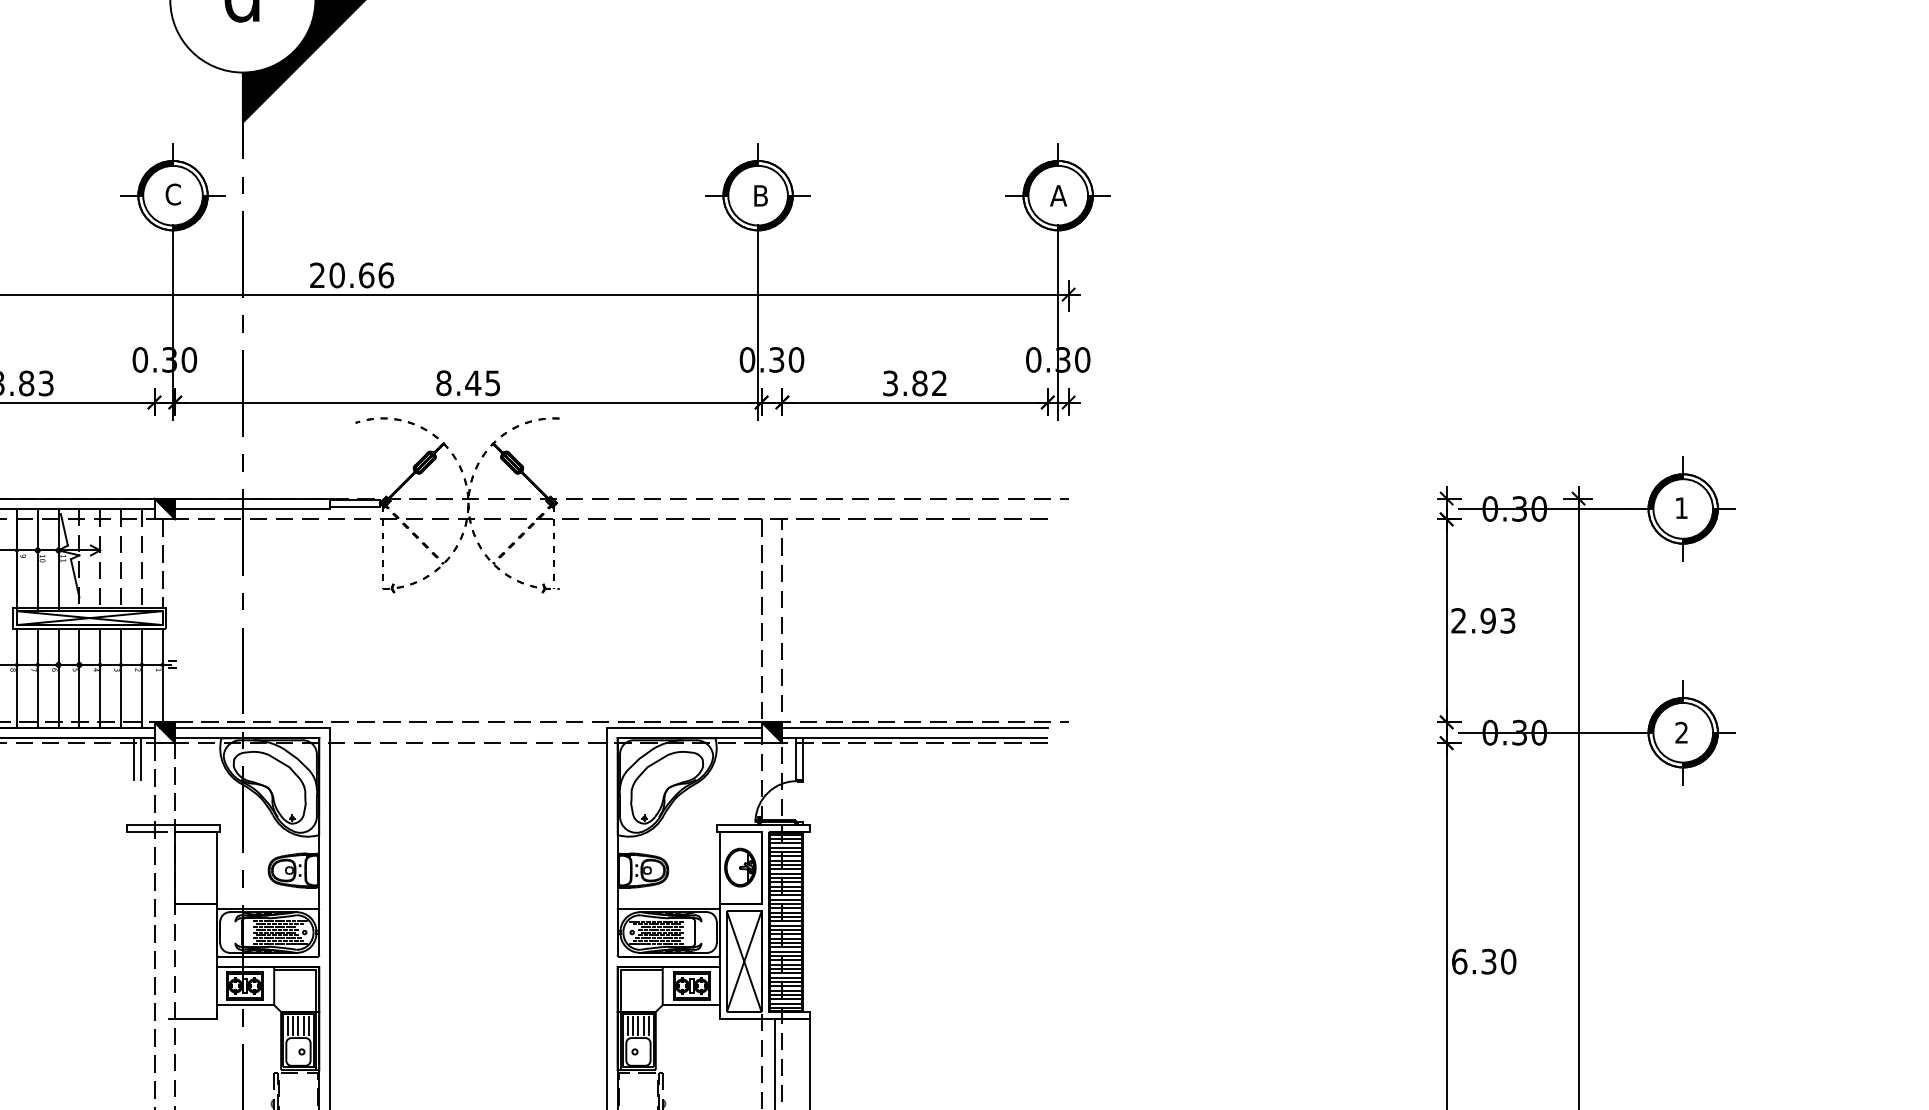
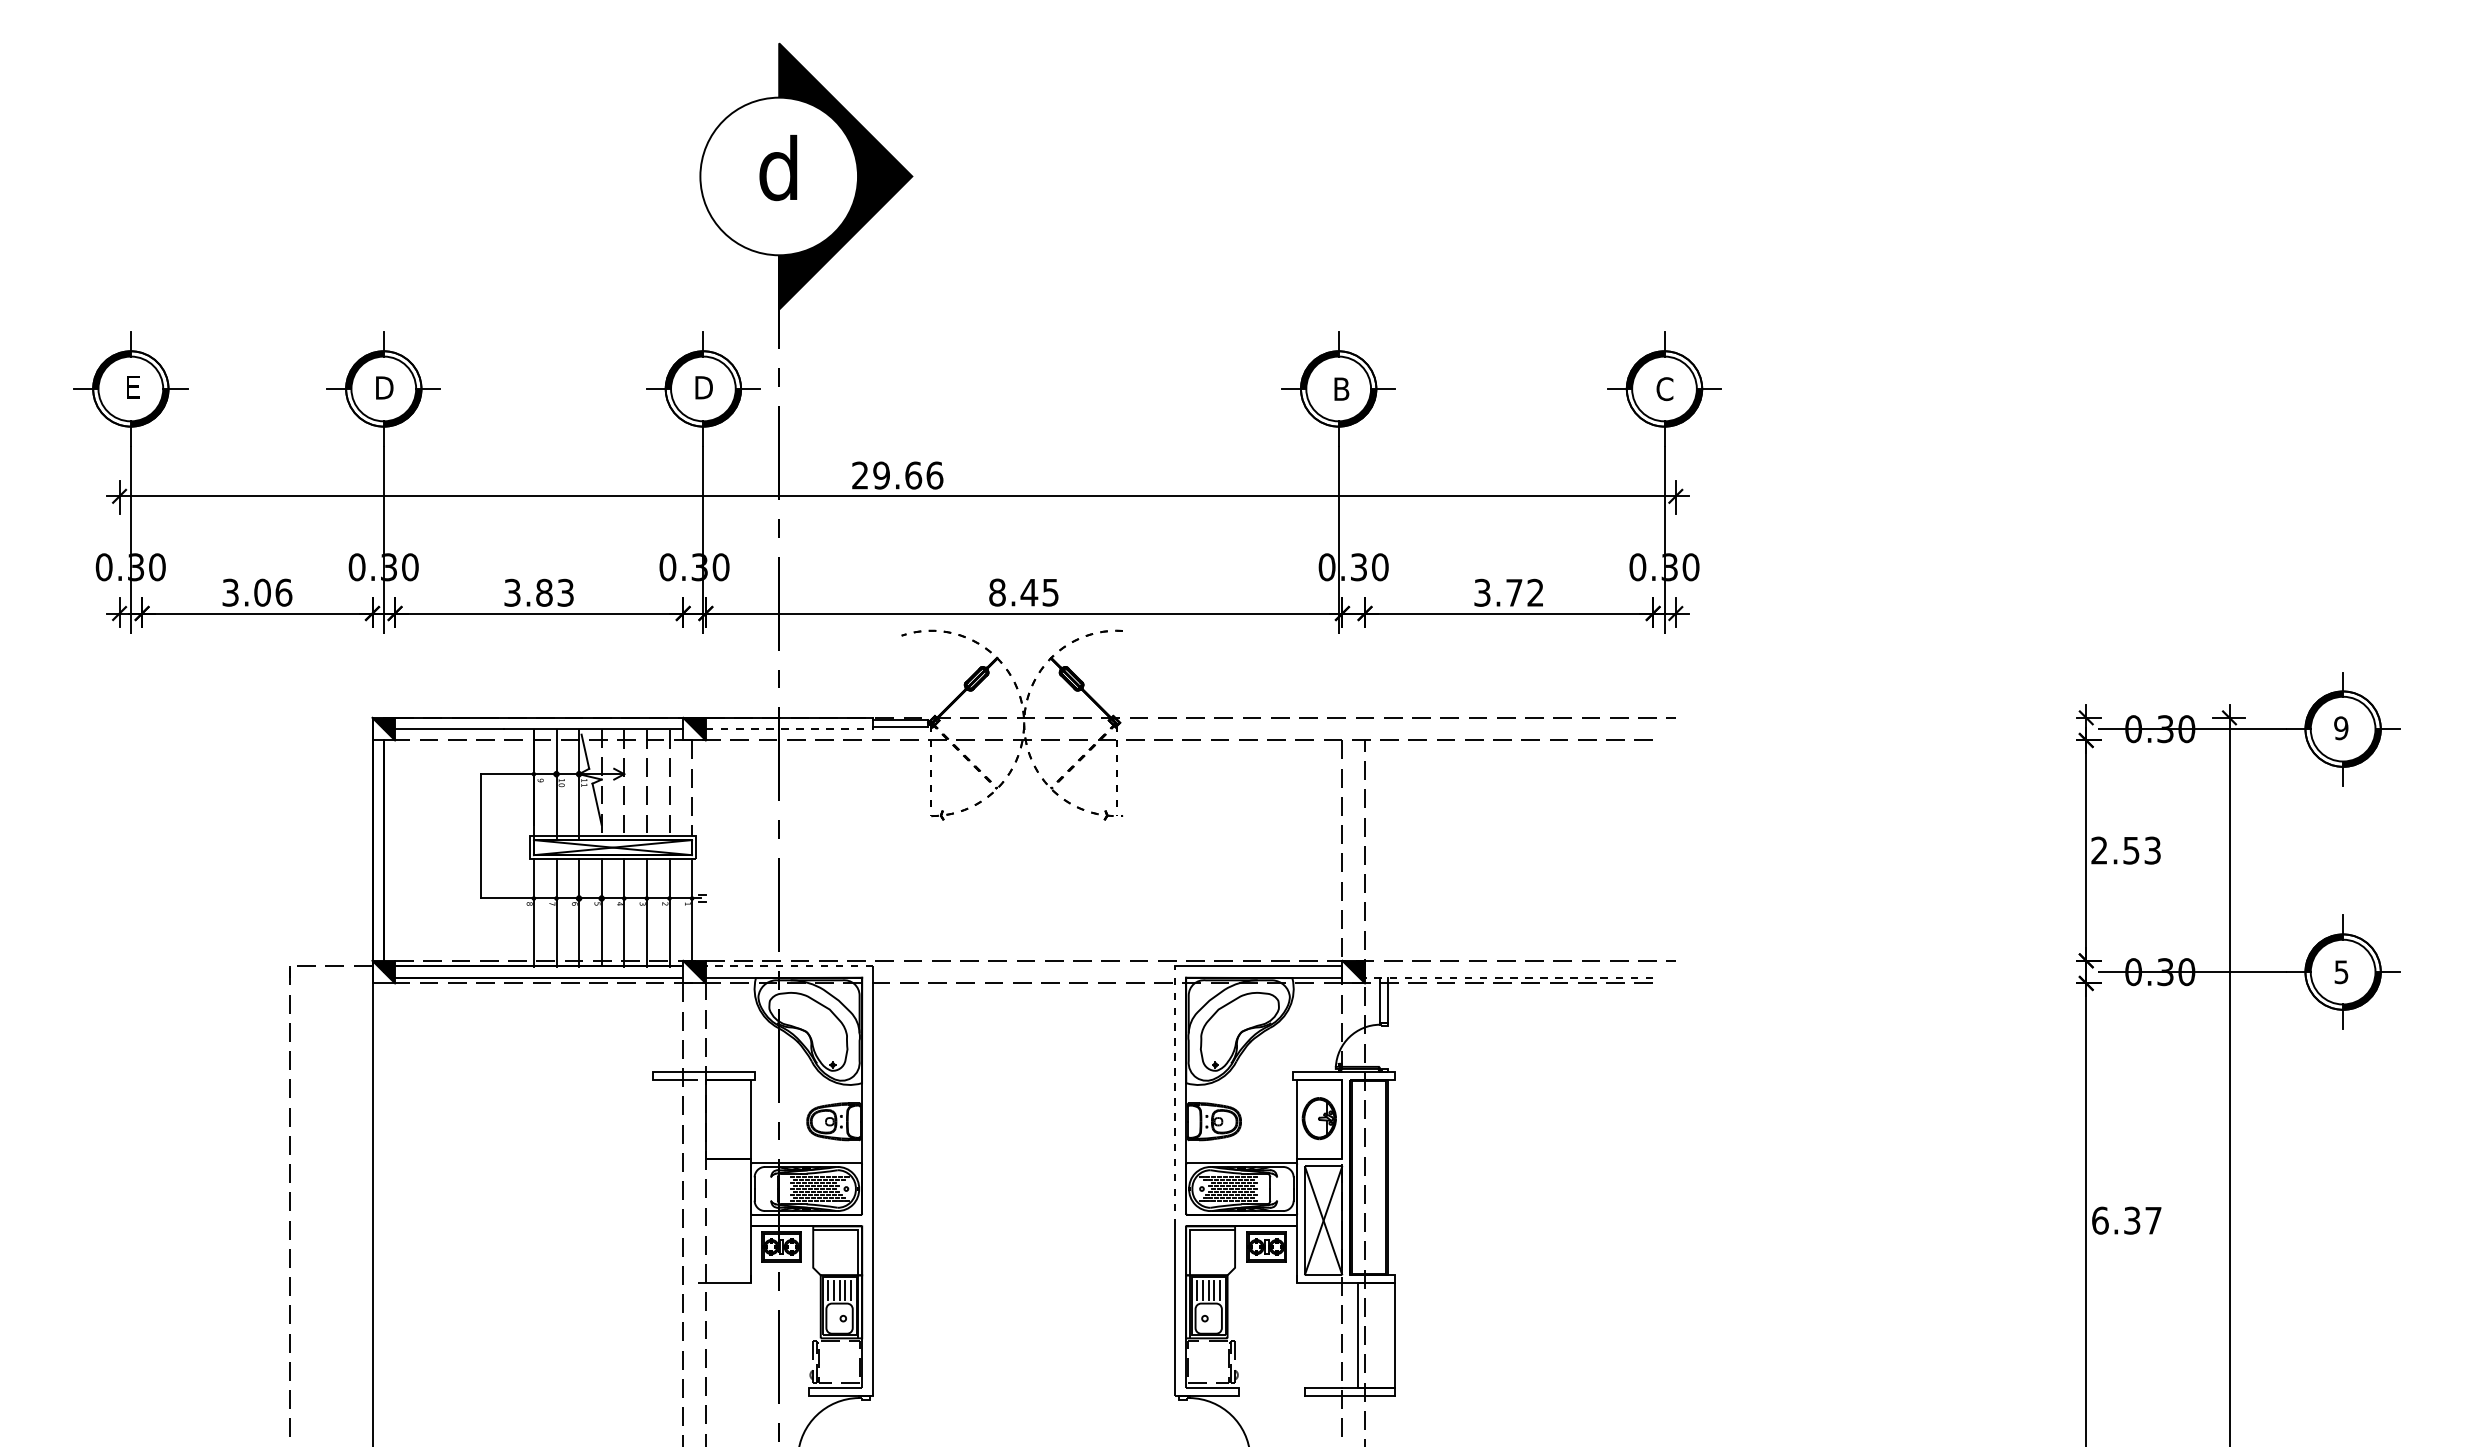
text: (173, 194) -> (703, 387), C -> D
text: (1058, 196) -> (1664, 389), A -> C
text: (337, 275) -> (881, 475), 20.66 -> 29.66
text: (920, 383) -> (1514, 592), 3.82 -> 3.72
text: (1681, 508) -> (2341, 728), 1 -> 9
line: (252, 509) -> (789, 729), solid -> dashed
text: (1488, 620) -> (2131, 850), 2.93 -> 2.53
line: (248, 727) -> (785, 966), solid -> dashed
line: (915, 727) -> (1509, 966), removed
text: (1681, 733) -> (2341, 972), 2 -> 5
line: (914, 737) -> (1508, 977), solid -> dashed
line: (133, 758) -> (660, 1000), removed
line: (140, 758) -> (668, 1000), removed
line: (606, 847) -> (1174, 1096), solid -> dashed
hatch: (785, 921) -> (1368, 1176), removed
text: (1508, 961) -> (2153, 1220), 6.30 -> 6.37
line: (245, 1004) -> (782, 1267), removed
line: (691, 1004) -> (1266, 1267), removed

